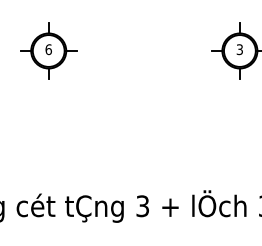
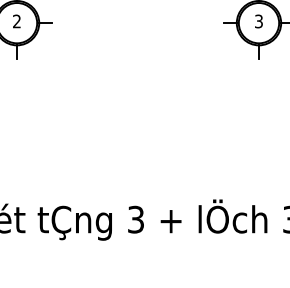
text: (48, 49) -> (16, 21), 6 -> 2

